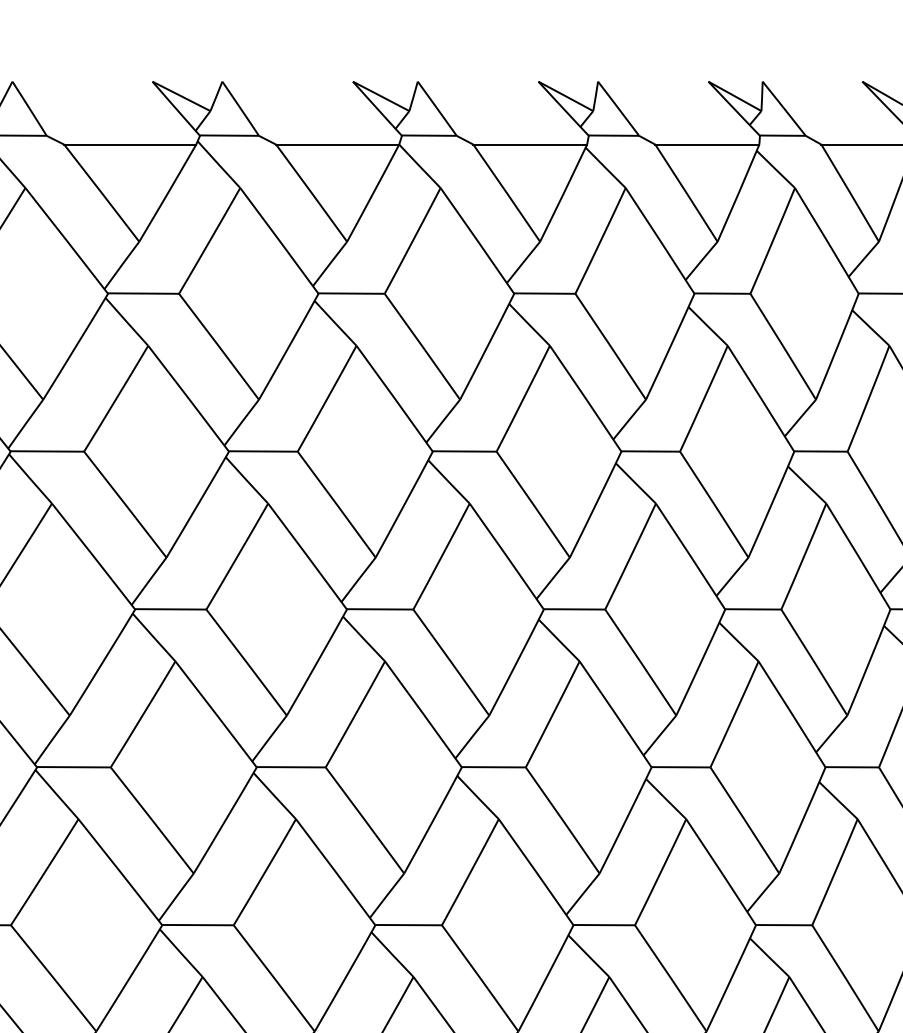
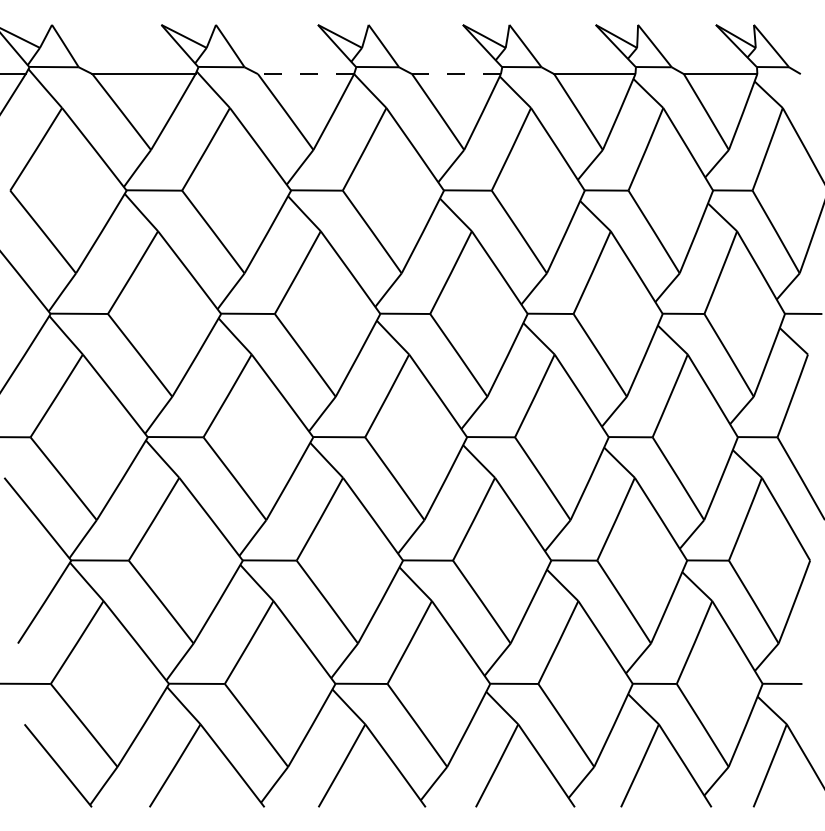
line: (336, 145) -> (305, 74), solid -> dashed
line: (530, 145) -> (456, 74), solid -> dashed

